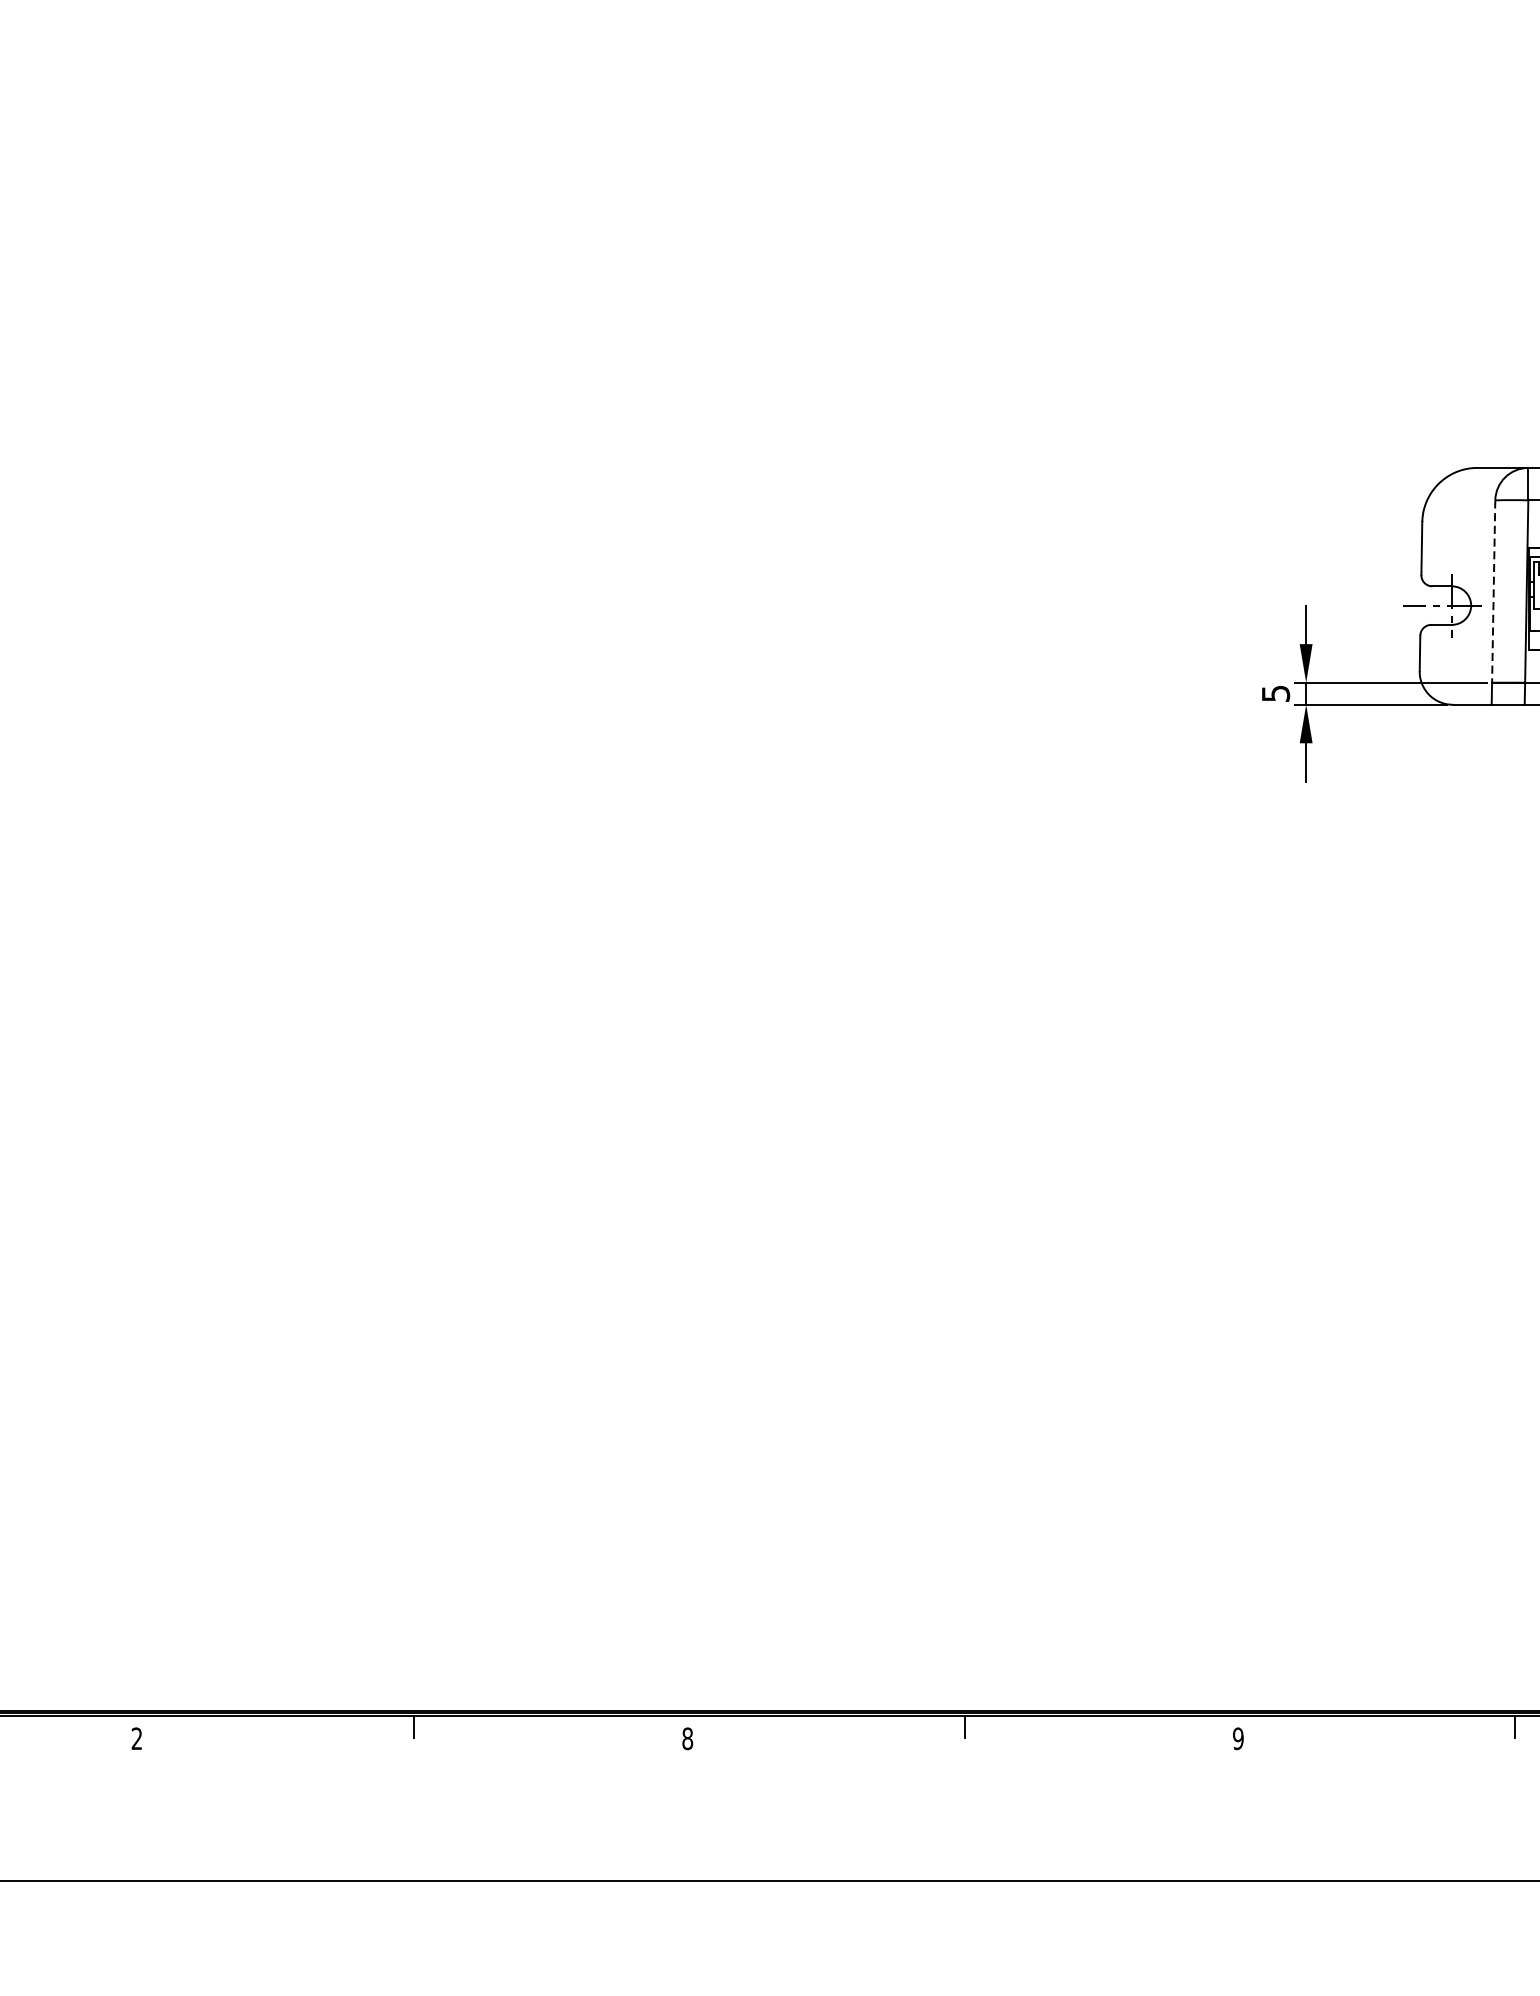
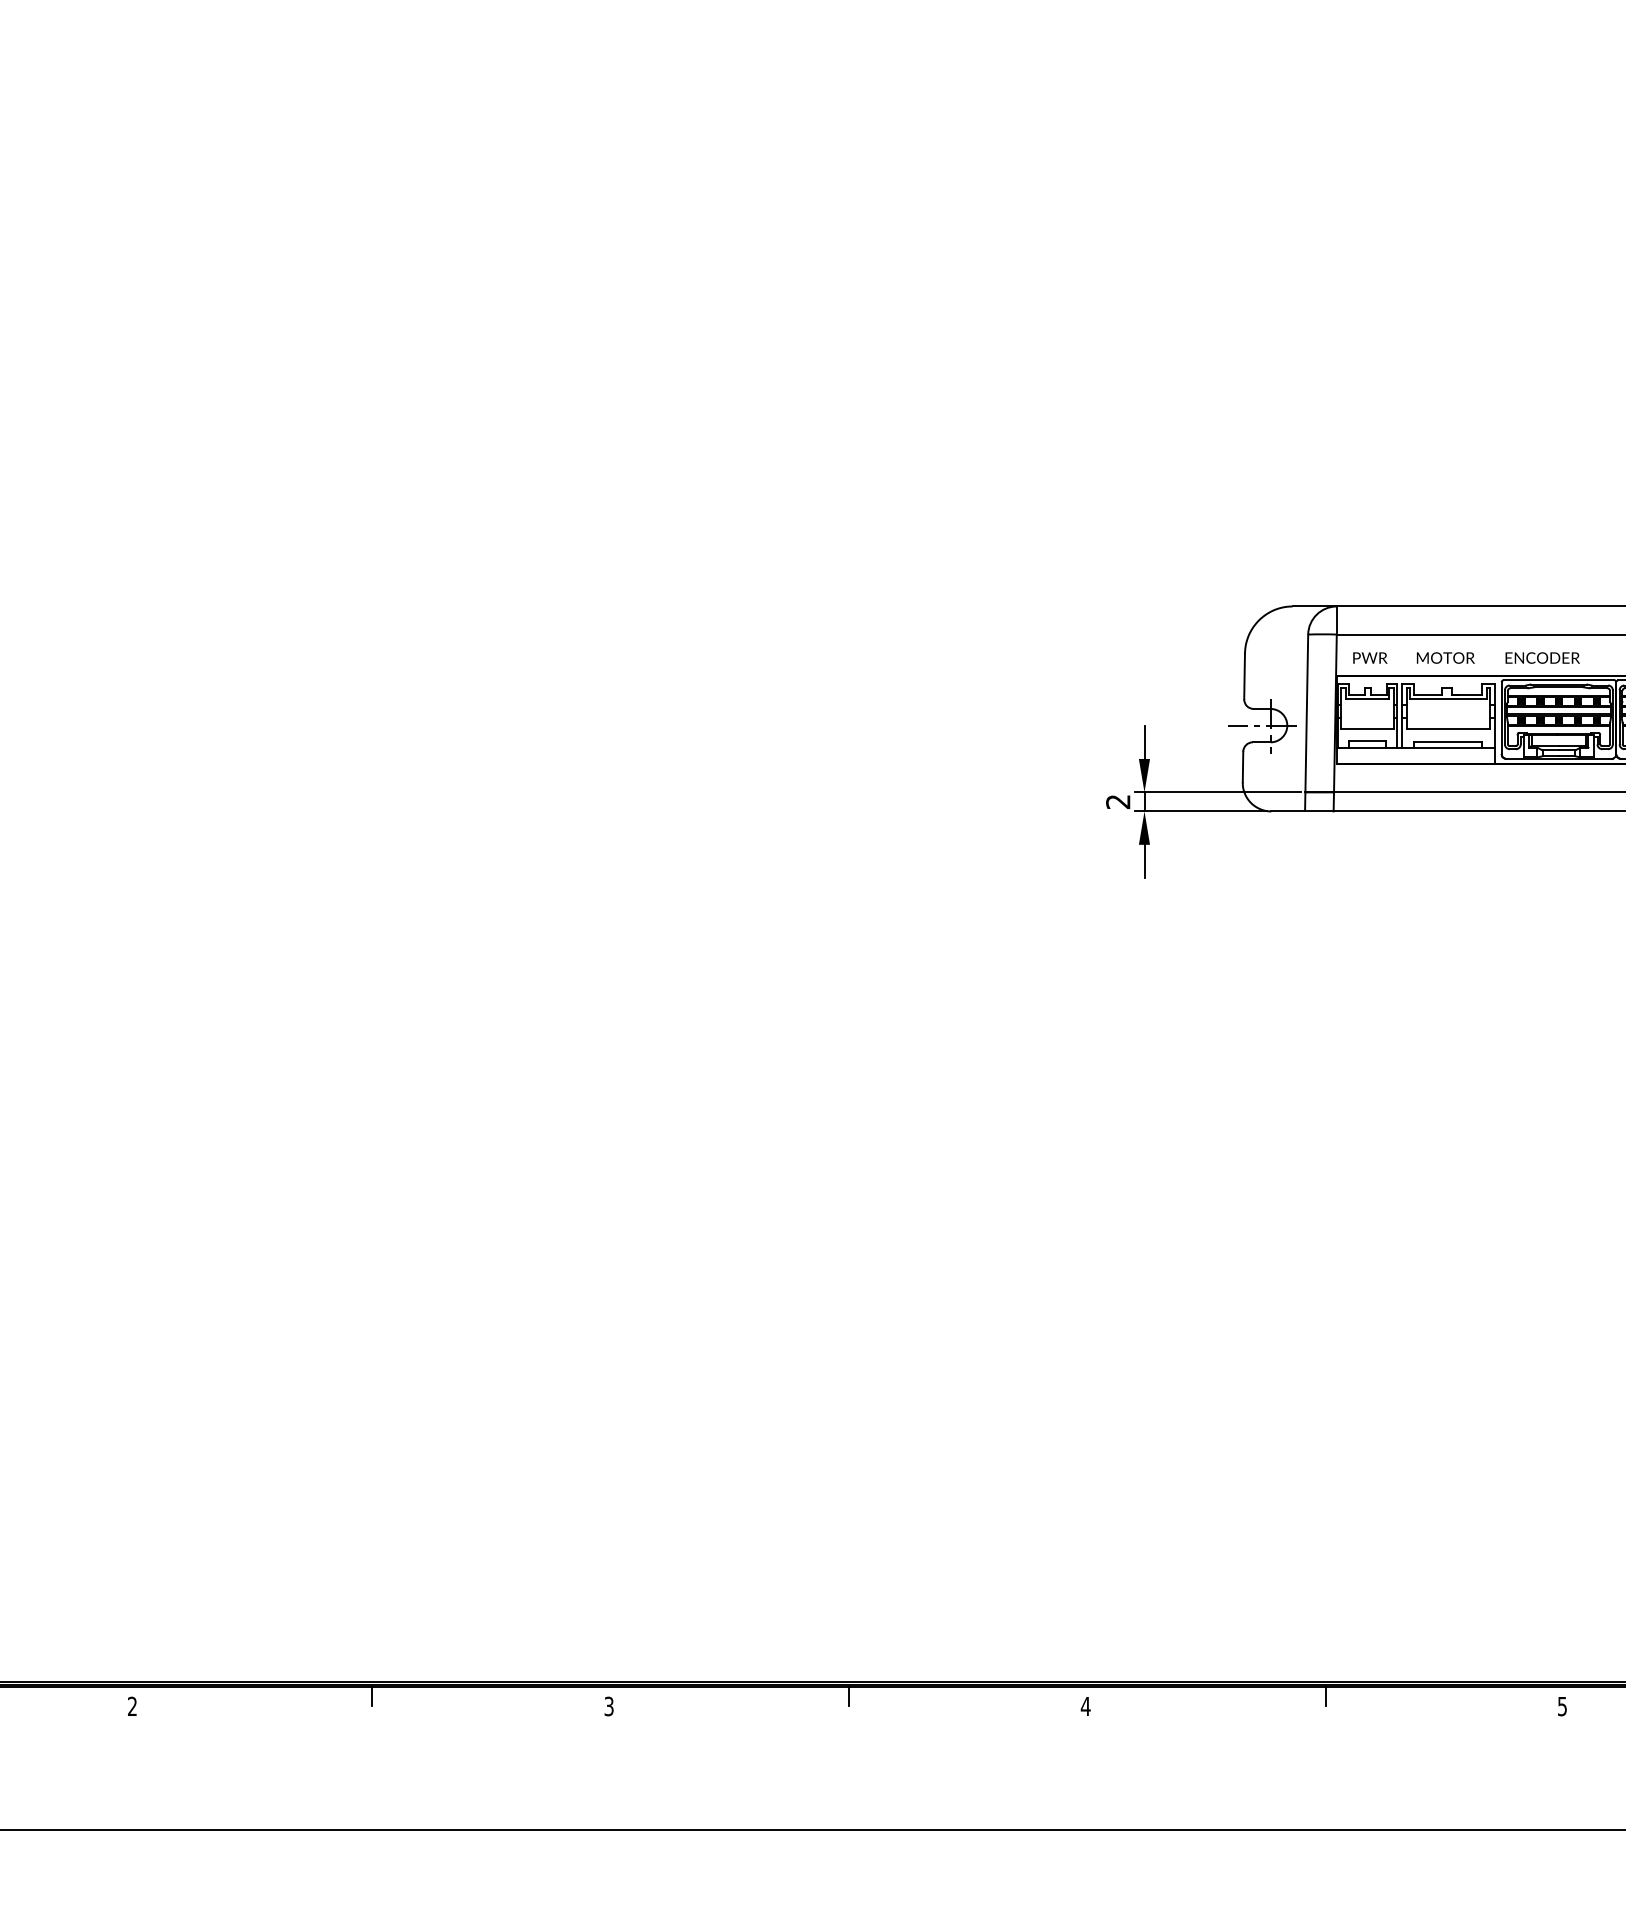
line: (1493, 591) -> (1306, 713), dashed -> solid
text: (1276, 694) -> (1118, 802), 5 -> 2
text: (686, 1738) -> (608, 1706), 8 -> 3
text: (1238, 1738) -> (1085, 1706), 9 -> 4

